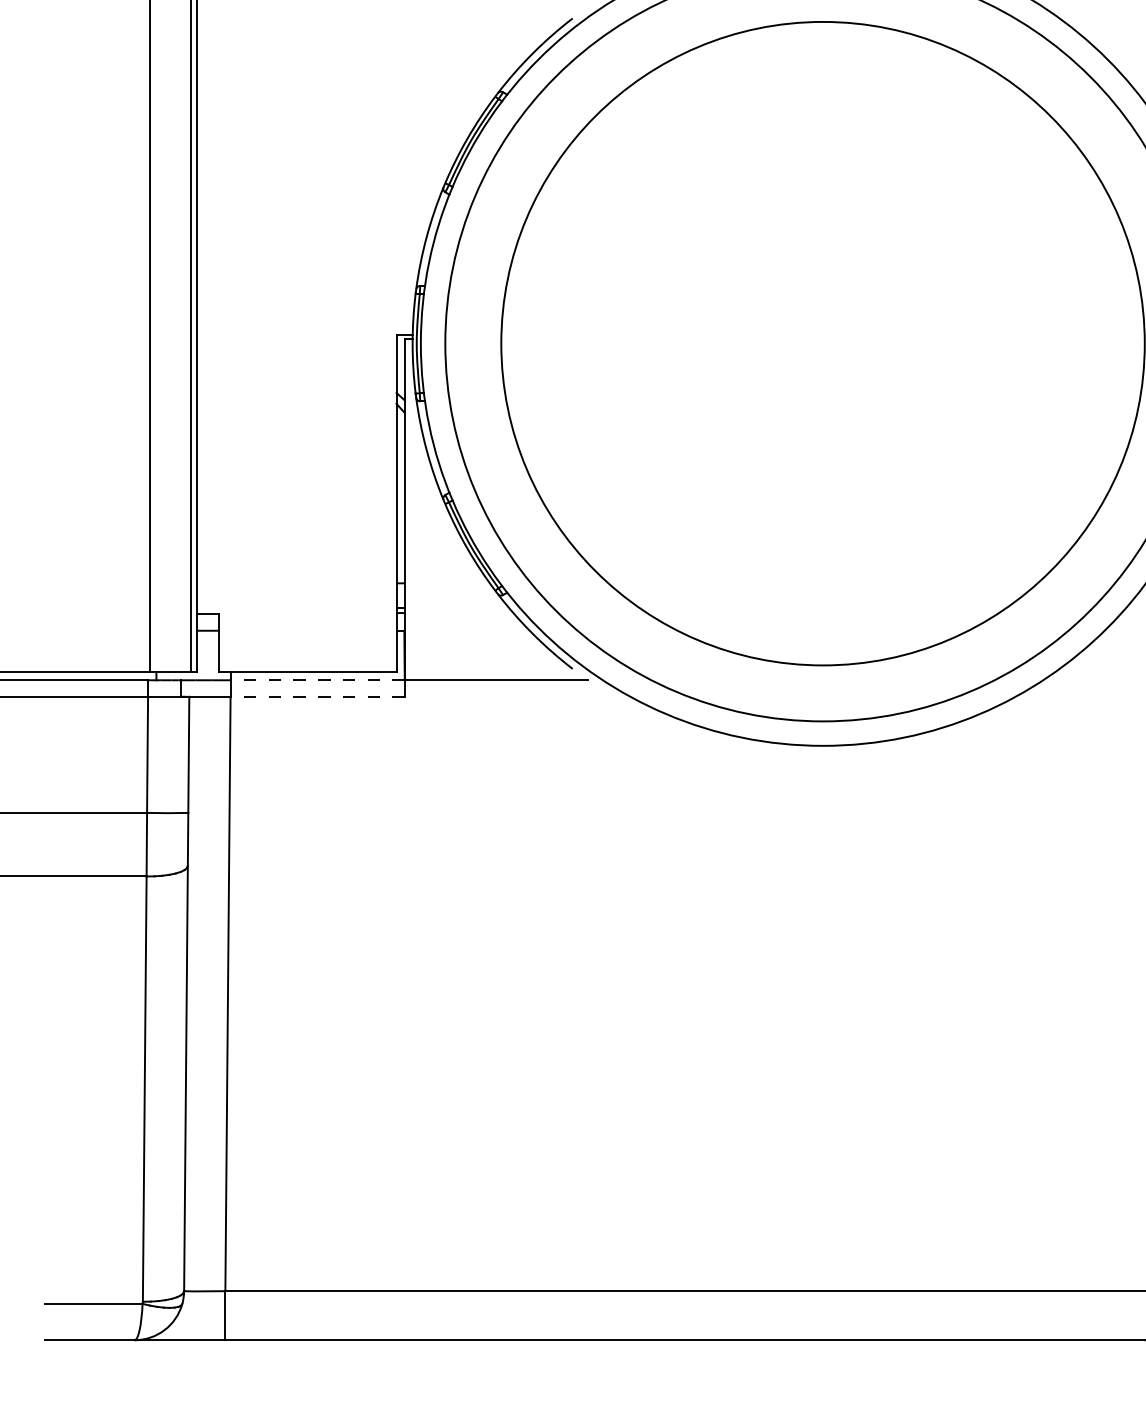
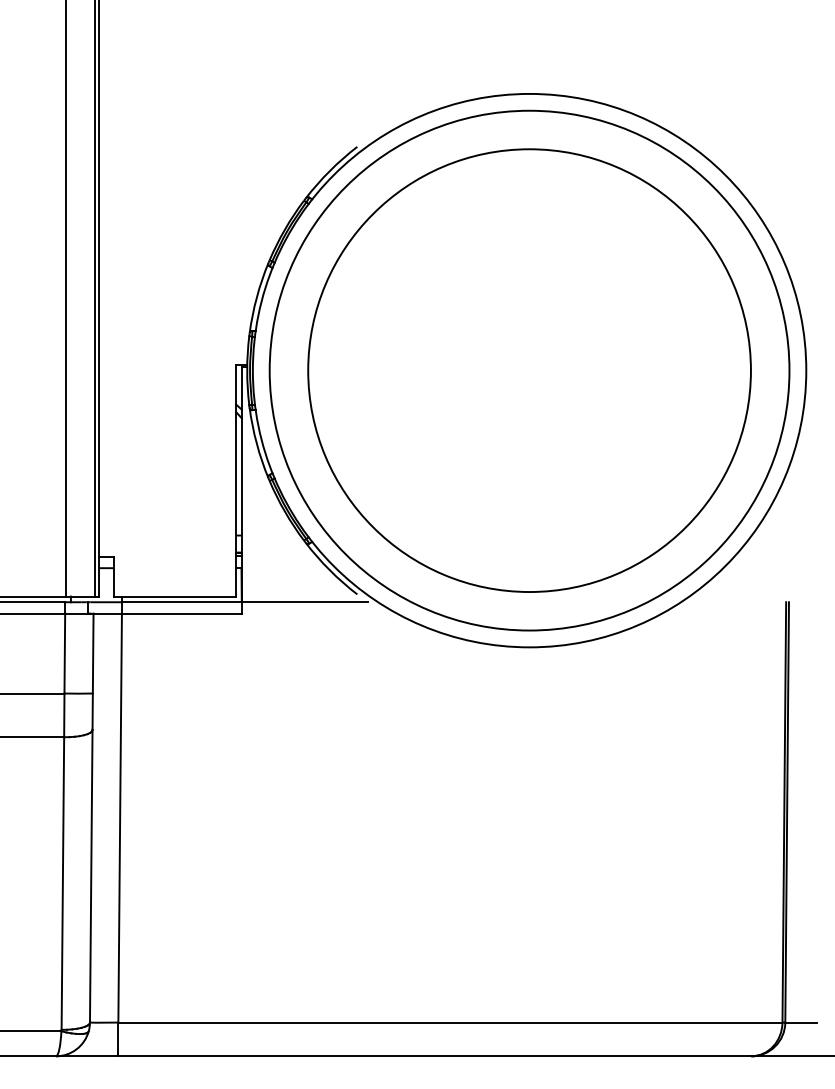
line: (317, 680) -> (181, 602), dashed -> solid
line: (317, 696) -> (181, 613), dashed -> solid

